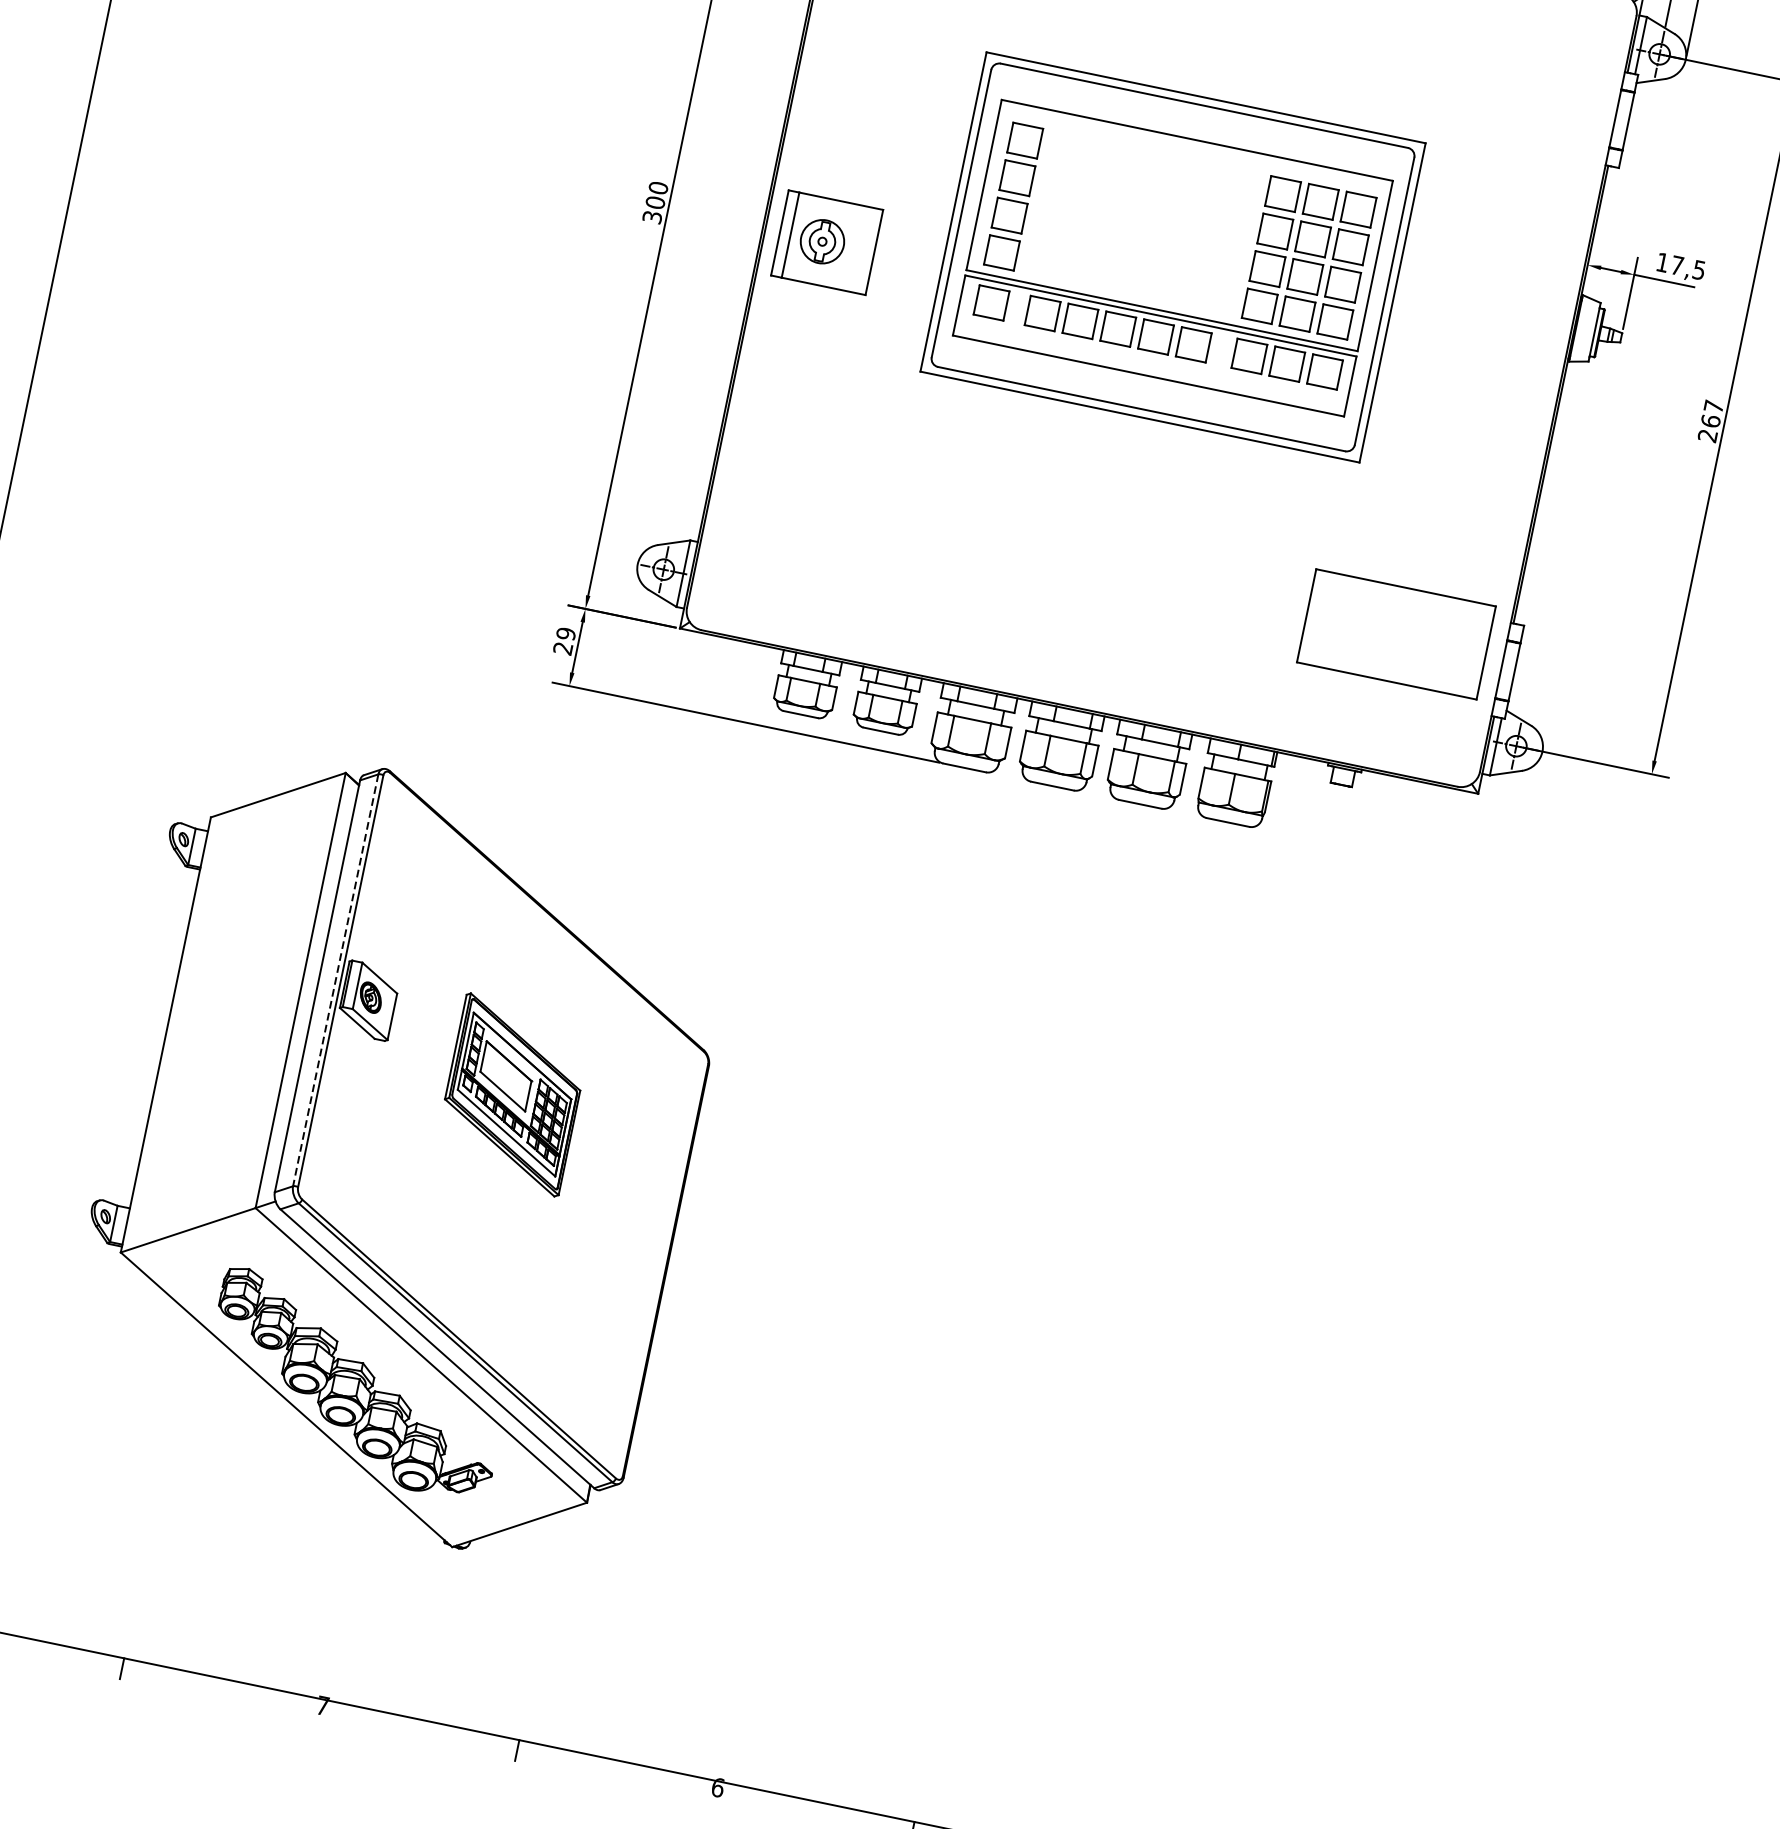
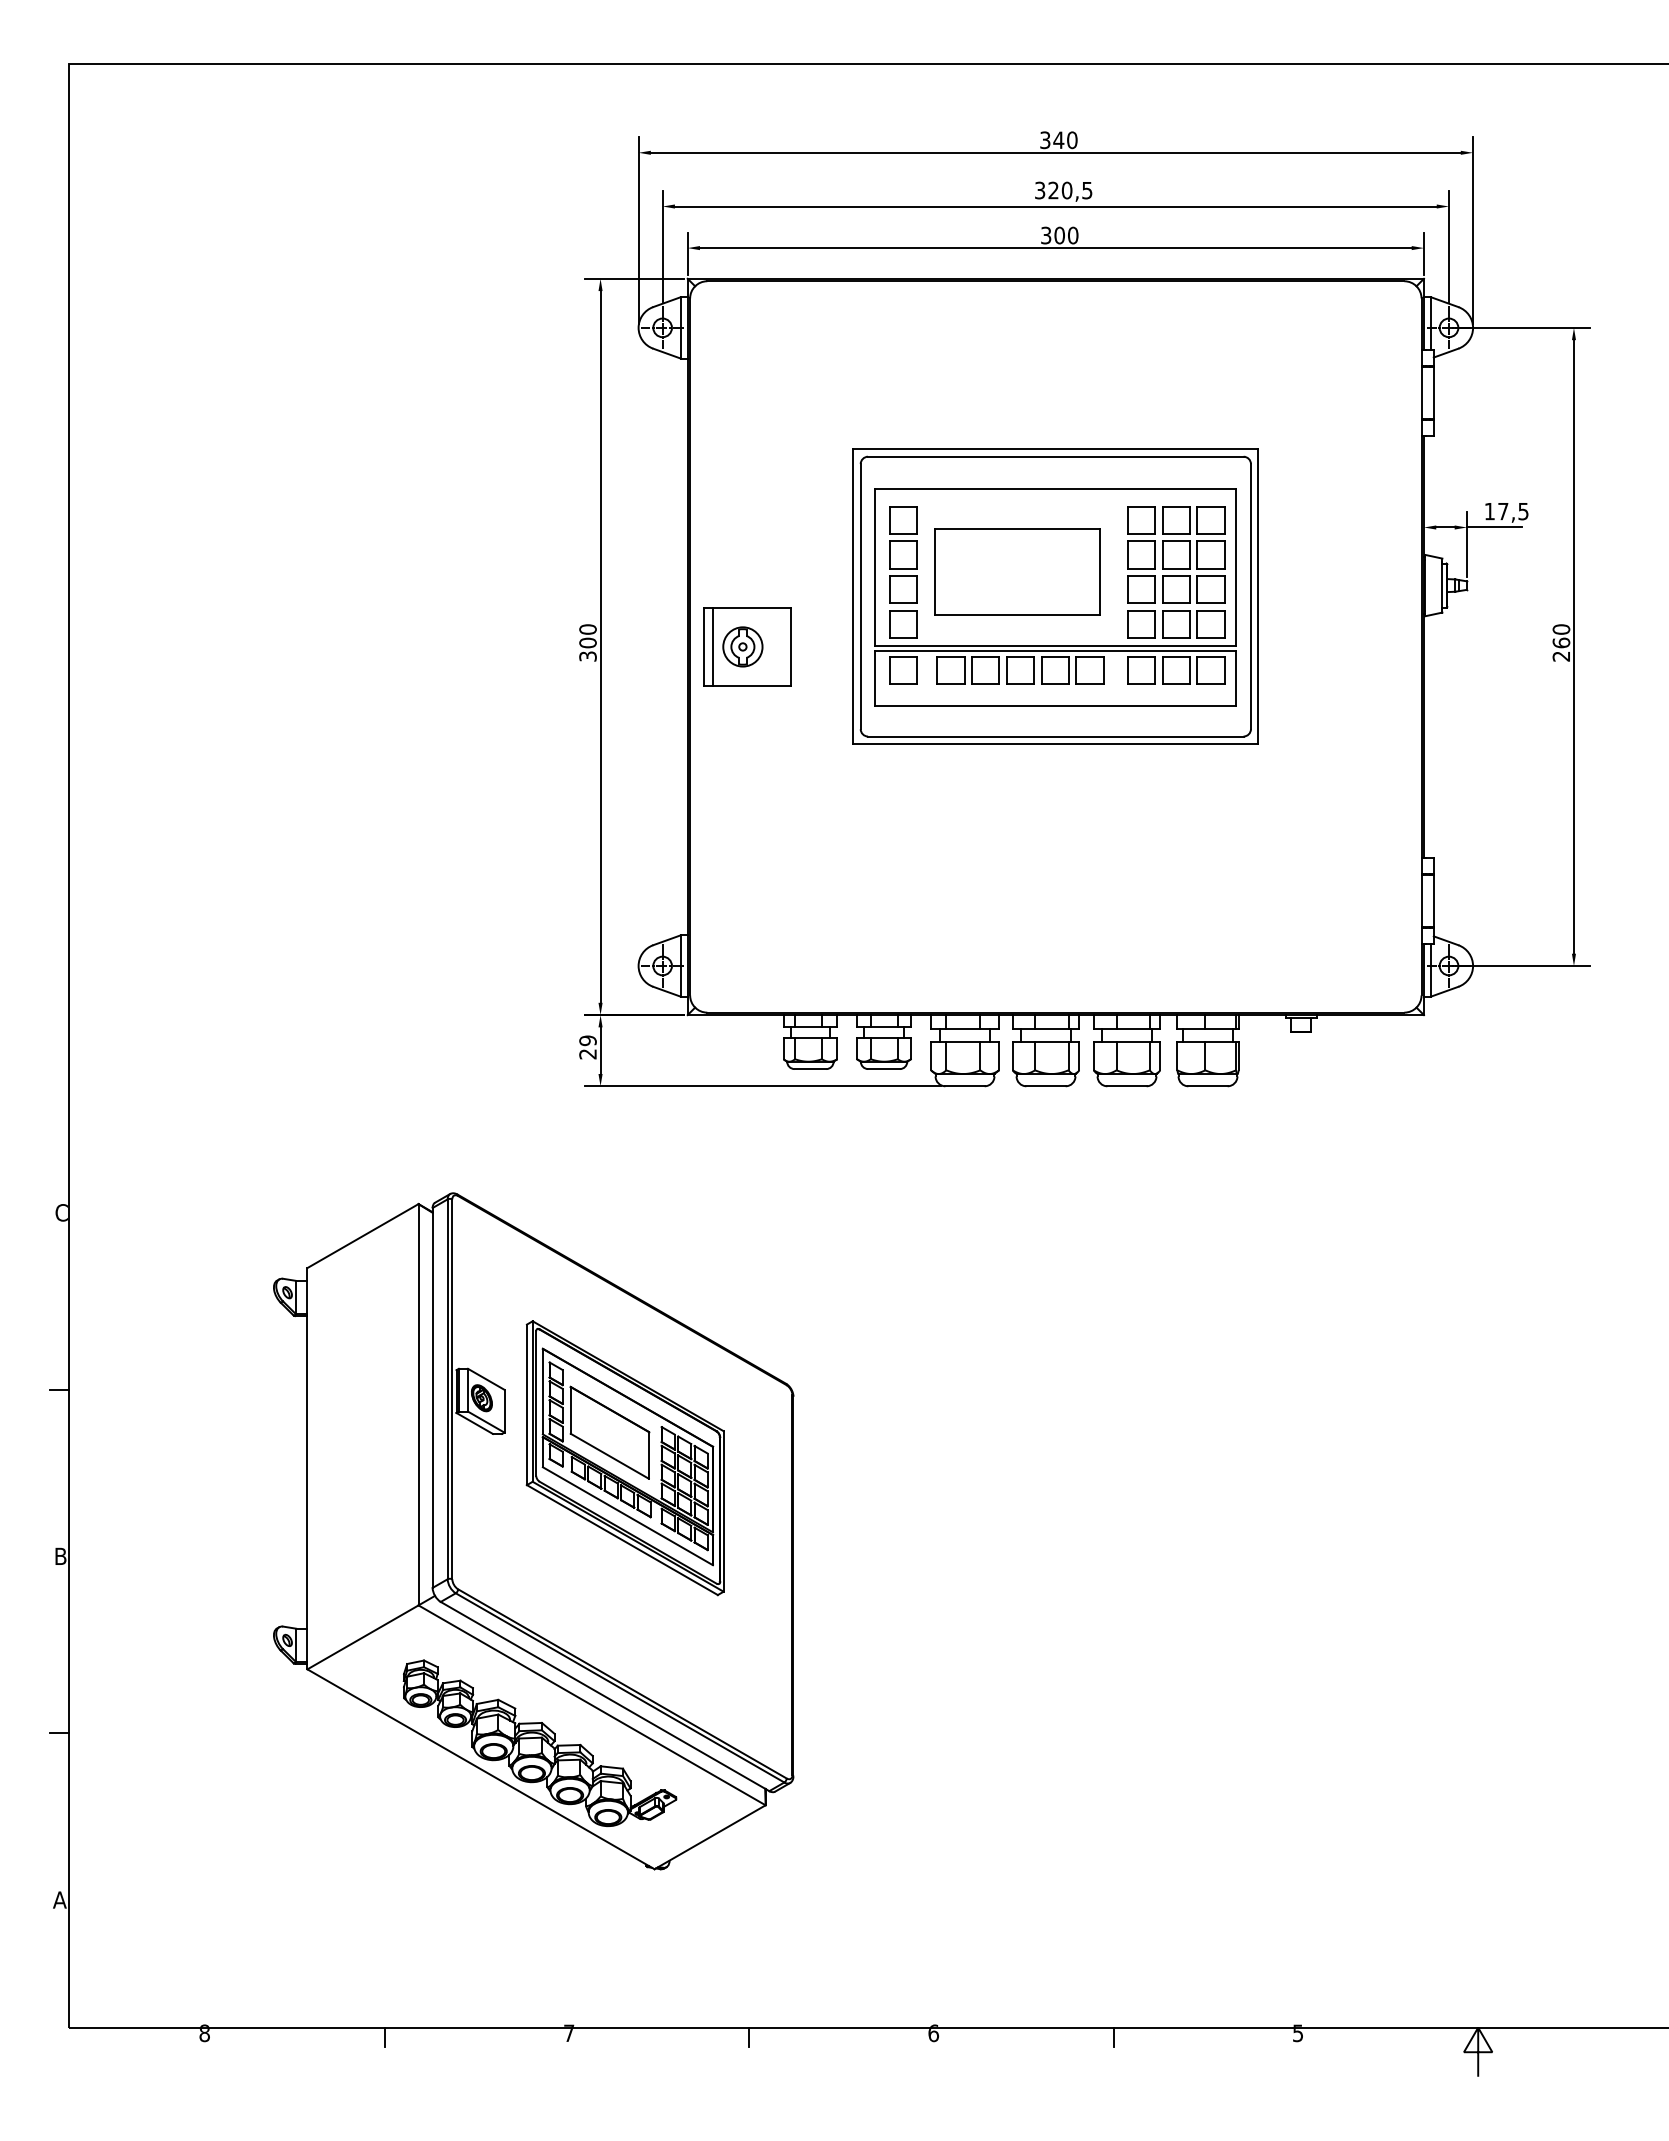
text: (1713, 406) -> (1561, 629), 267 -> 260
part: (1396, 633) -> (1017, 571), moved
line: (335, 980) -> (447, 1389), dashed -> solid
part: (511, 1095) -> (624, 1458), size x1.67

